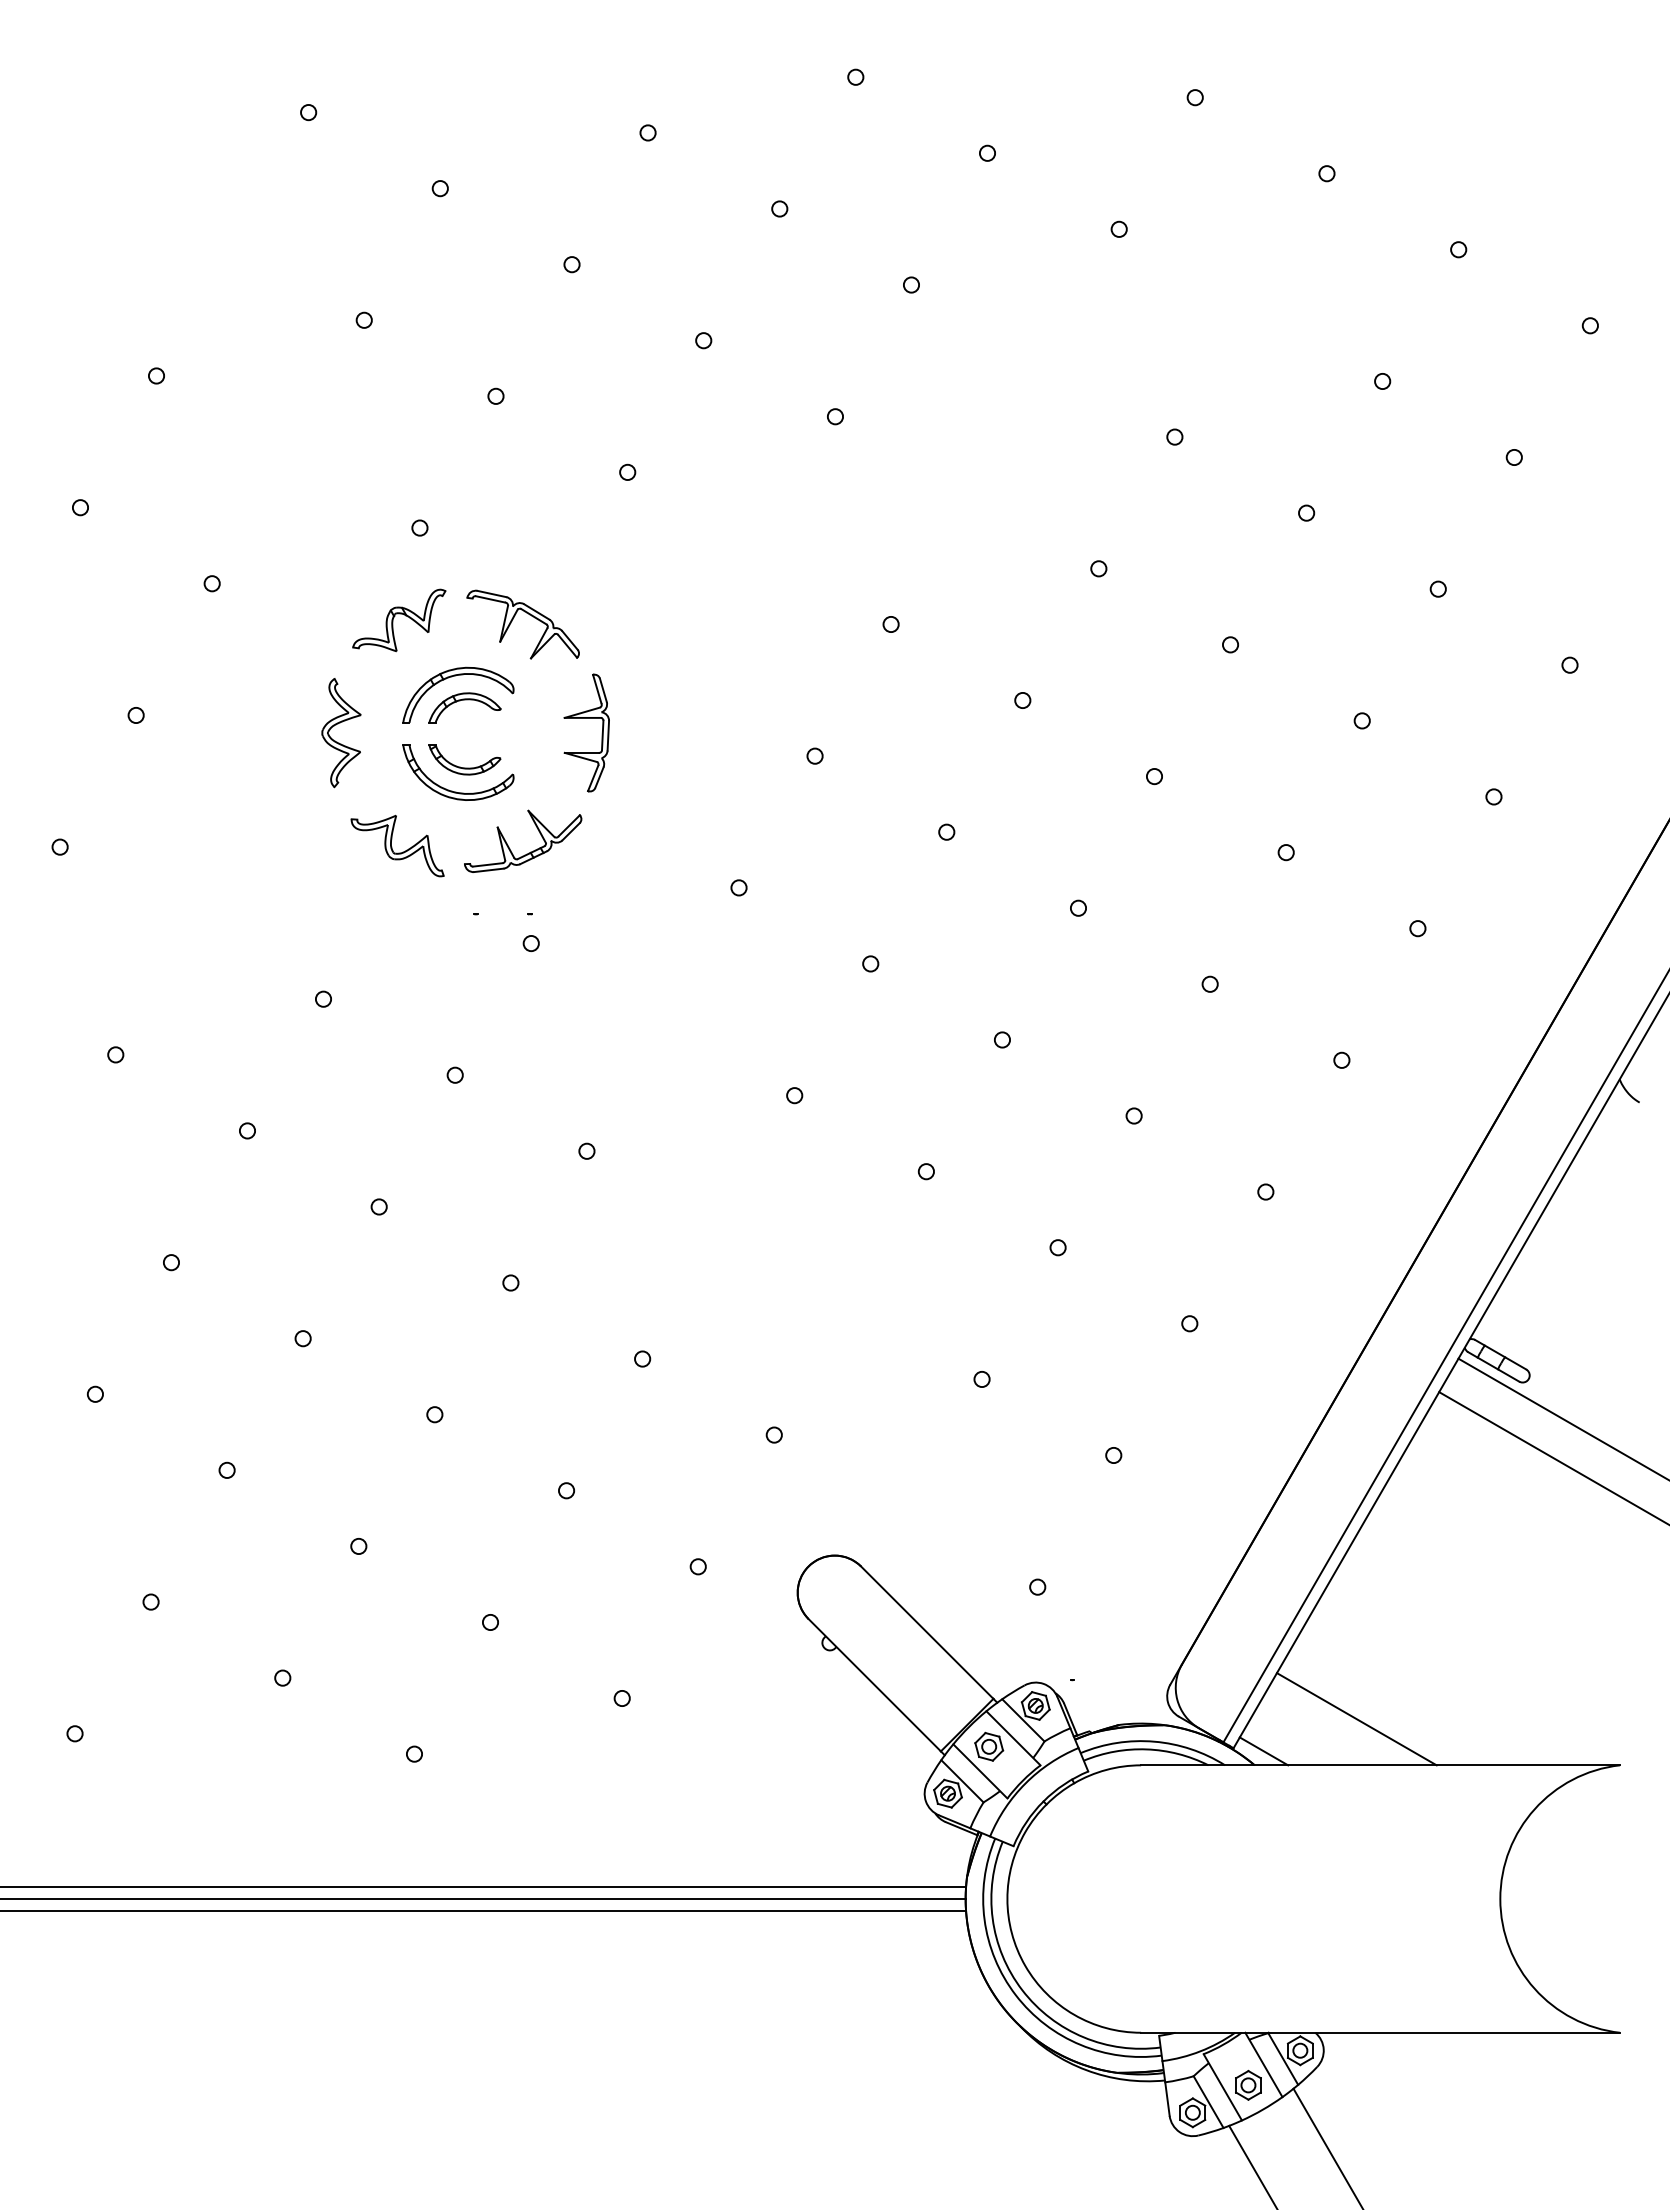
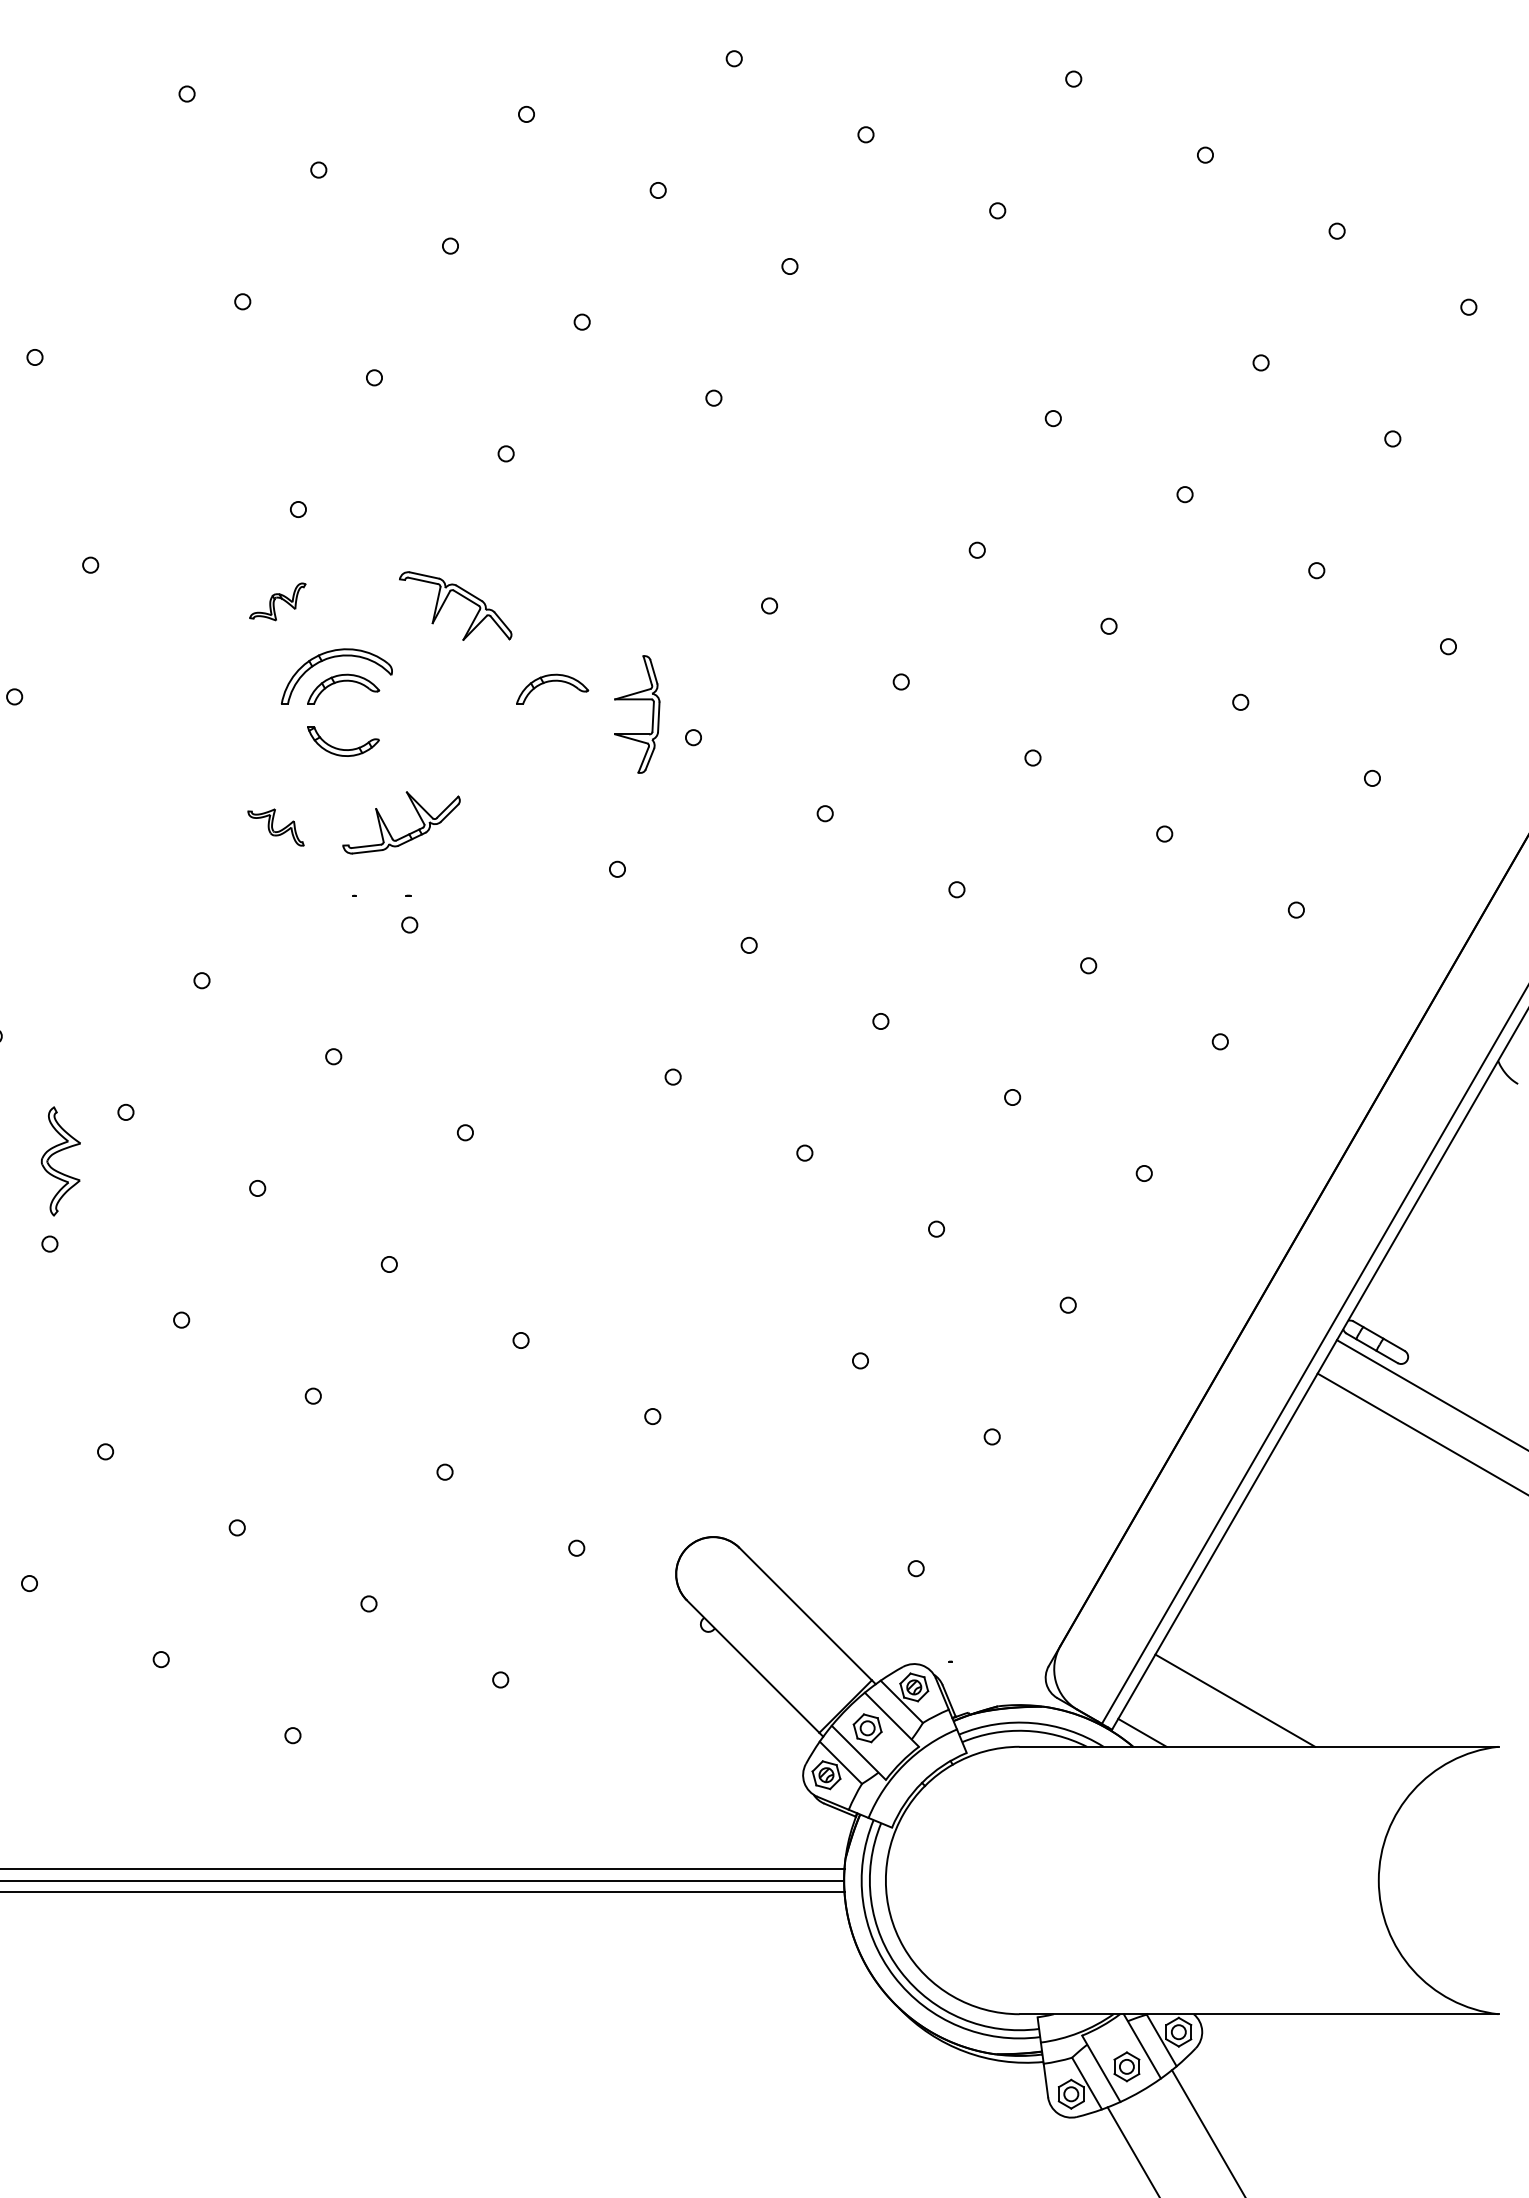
part: (513, 619) -> (445, 600), moved
part: (399, 620) -> (277, 601), size x0.6
part: (673, 700) -> (551, 681), added
part: (586, 718) -> (636, 699), moved
part: (337, 741) -> (56, 1169), moved
part: (452, 790) -> (330, 771), removed
part: (397, 845) -> (275, 826), size x0.6

